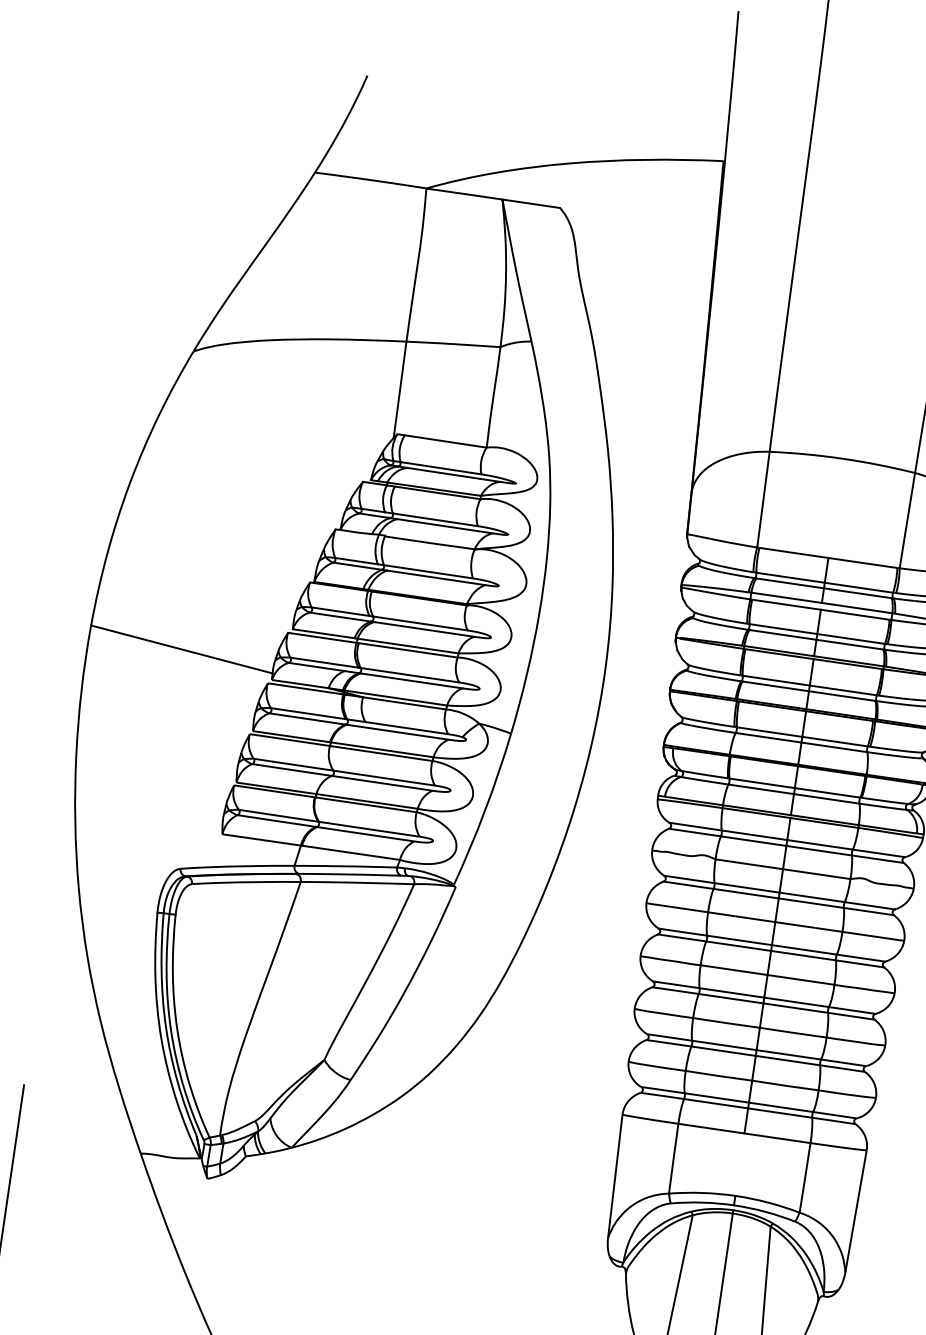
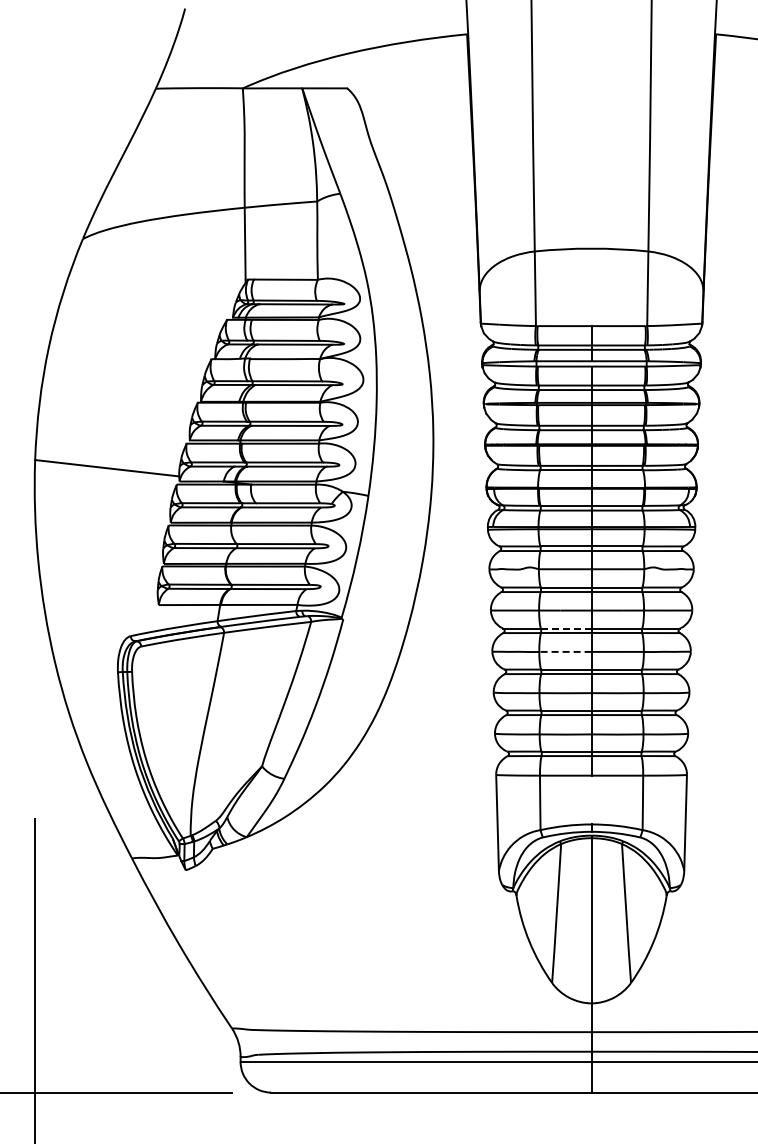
line: (738, 940) -> (565, 628), solid -> dashed
line: (733, 969) -> (564, 651), solid -> dashed

